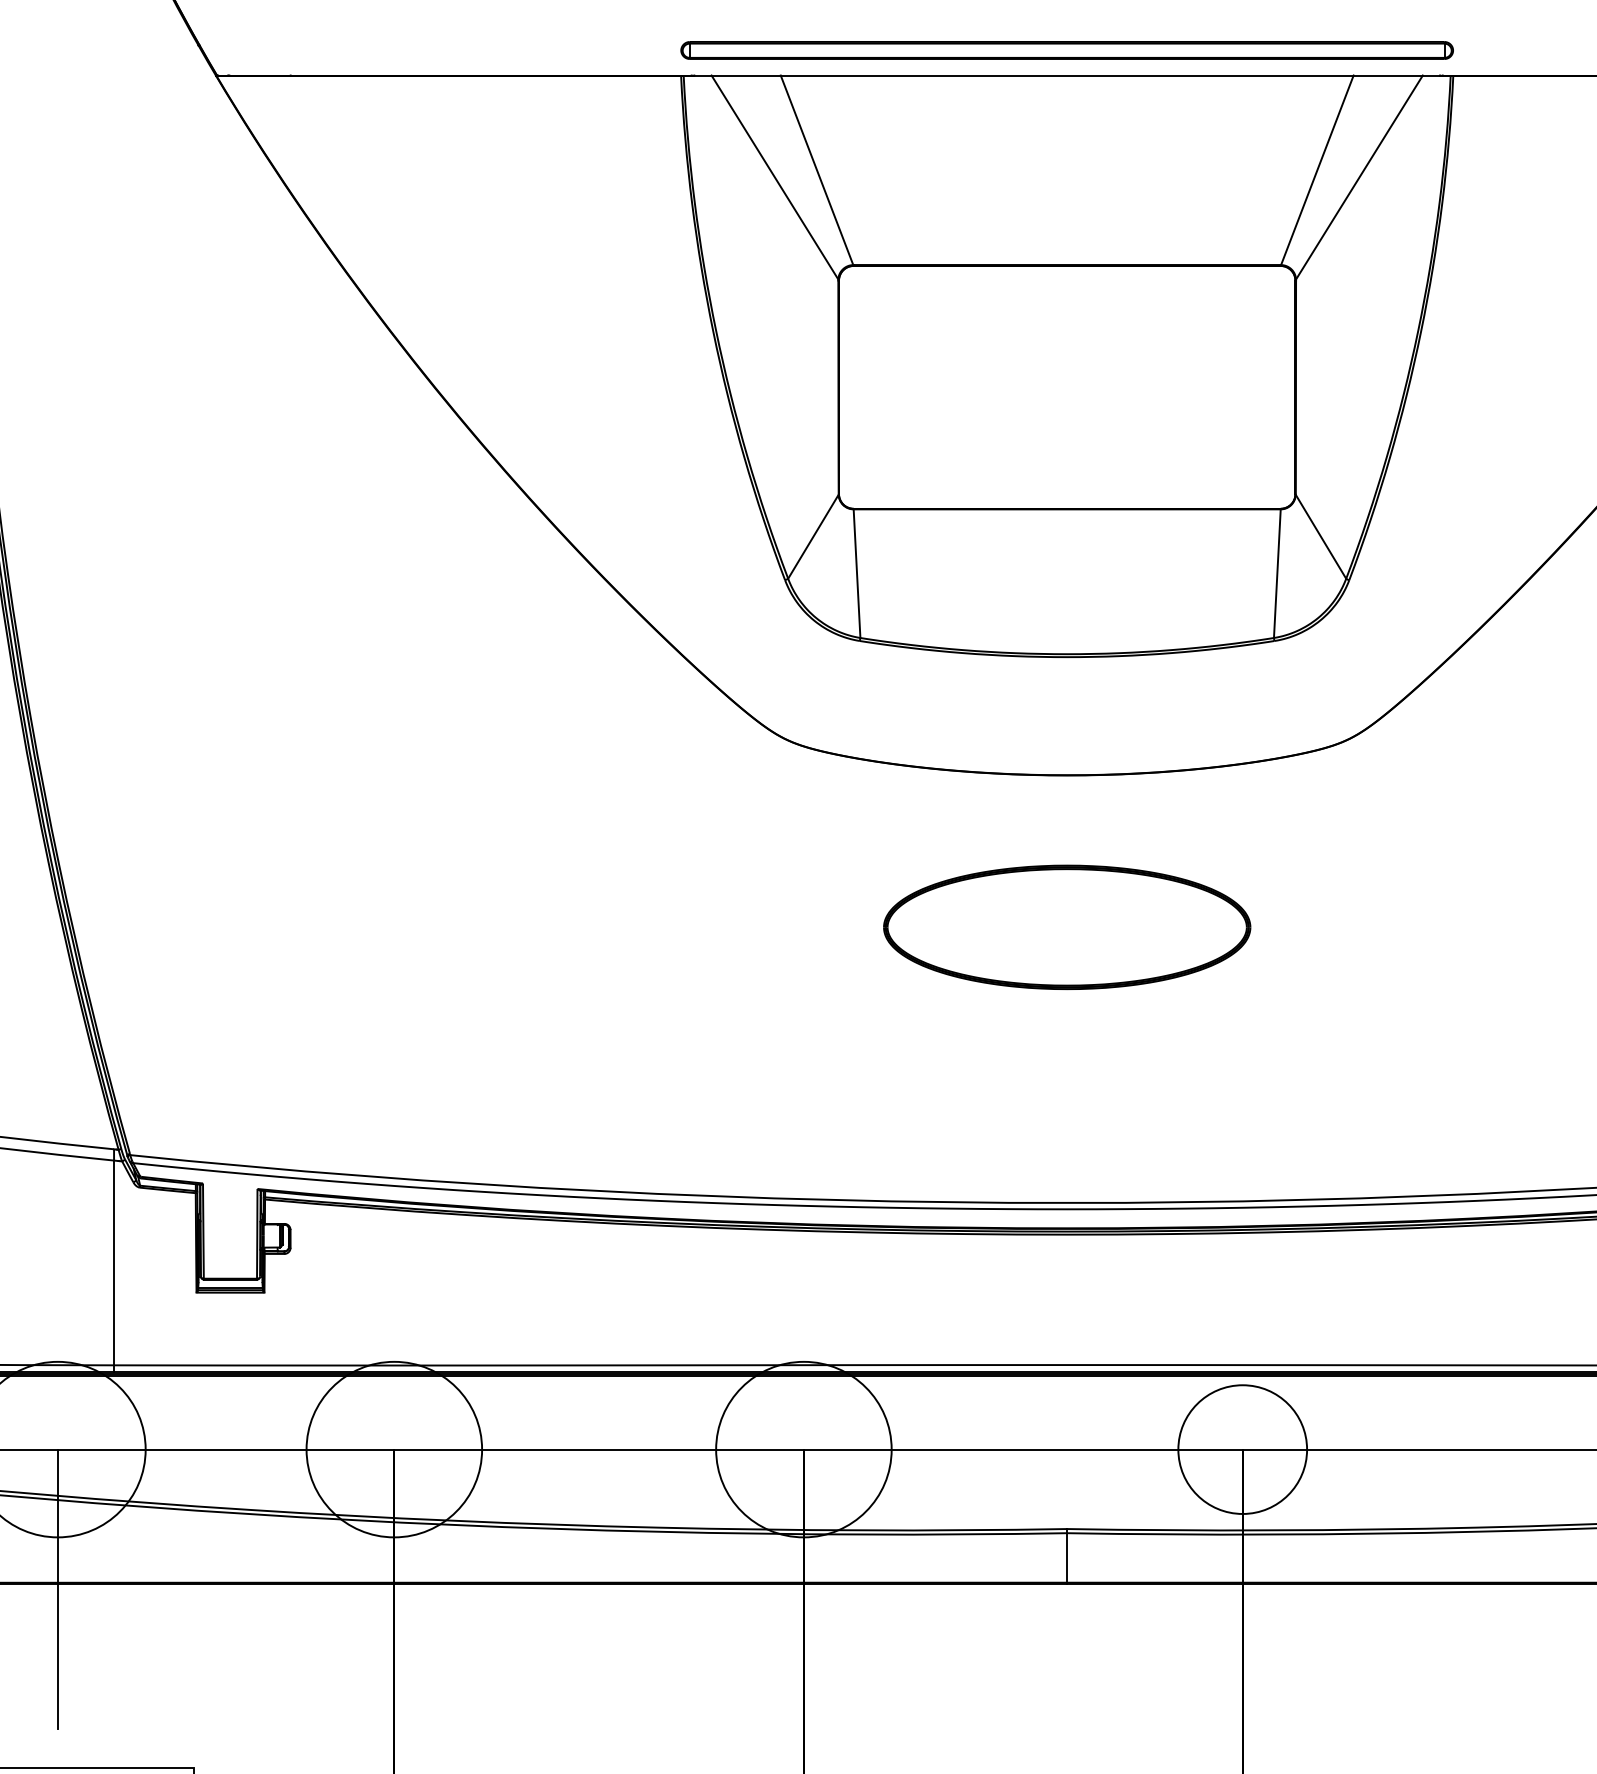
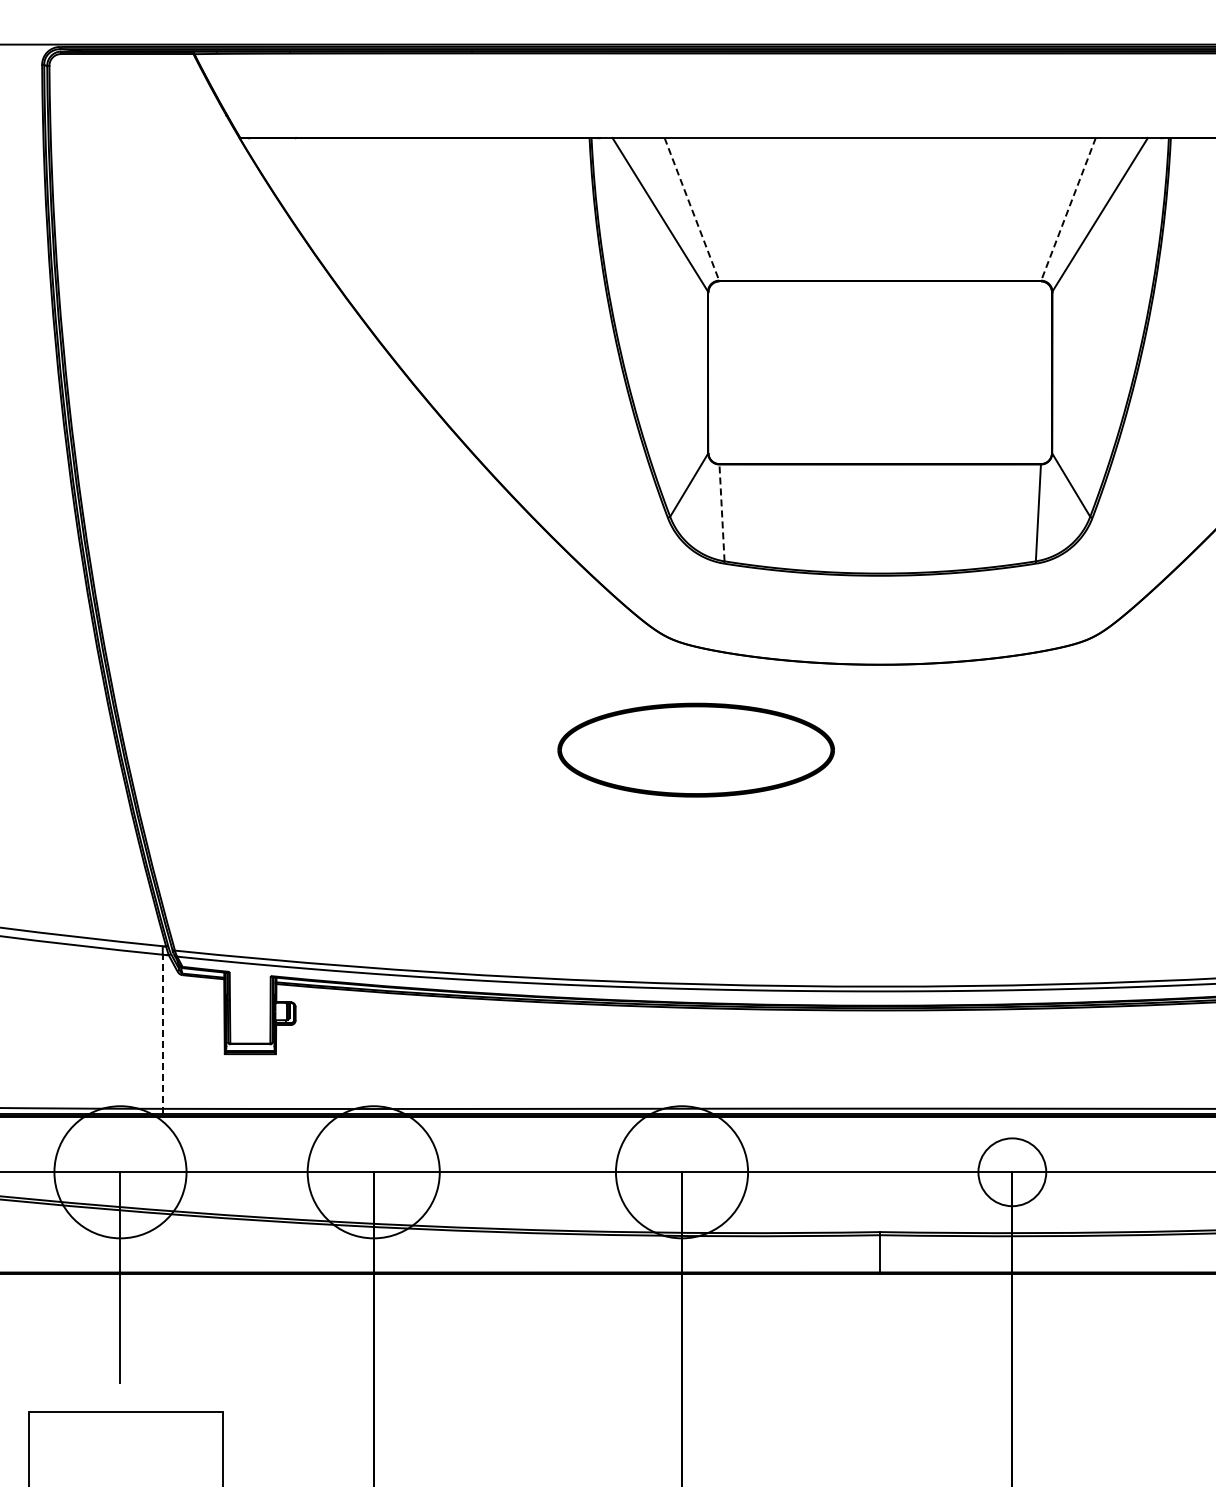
part: (1066, 49) -> (879, 118), removed
line: (817, 170) -> (692, 209), solid -> dashed
line: (1317, 170) -> (1068, 209), solid -> dashed
line: (857, 573) -> (722, 512), solid -> dashed
part: (1066, 926) -> (695, 749), moved
line: (113, 1265) -> (162, 1033), solid -> dashed
circle: (1241, 1448) -> (1011, 1171), size x0.7

